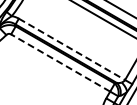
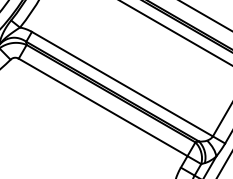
line: (72, 49) -> (123, 84), dashed -> solid
line: (60, 62) -> (102, 106), dashed -> solid

